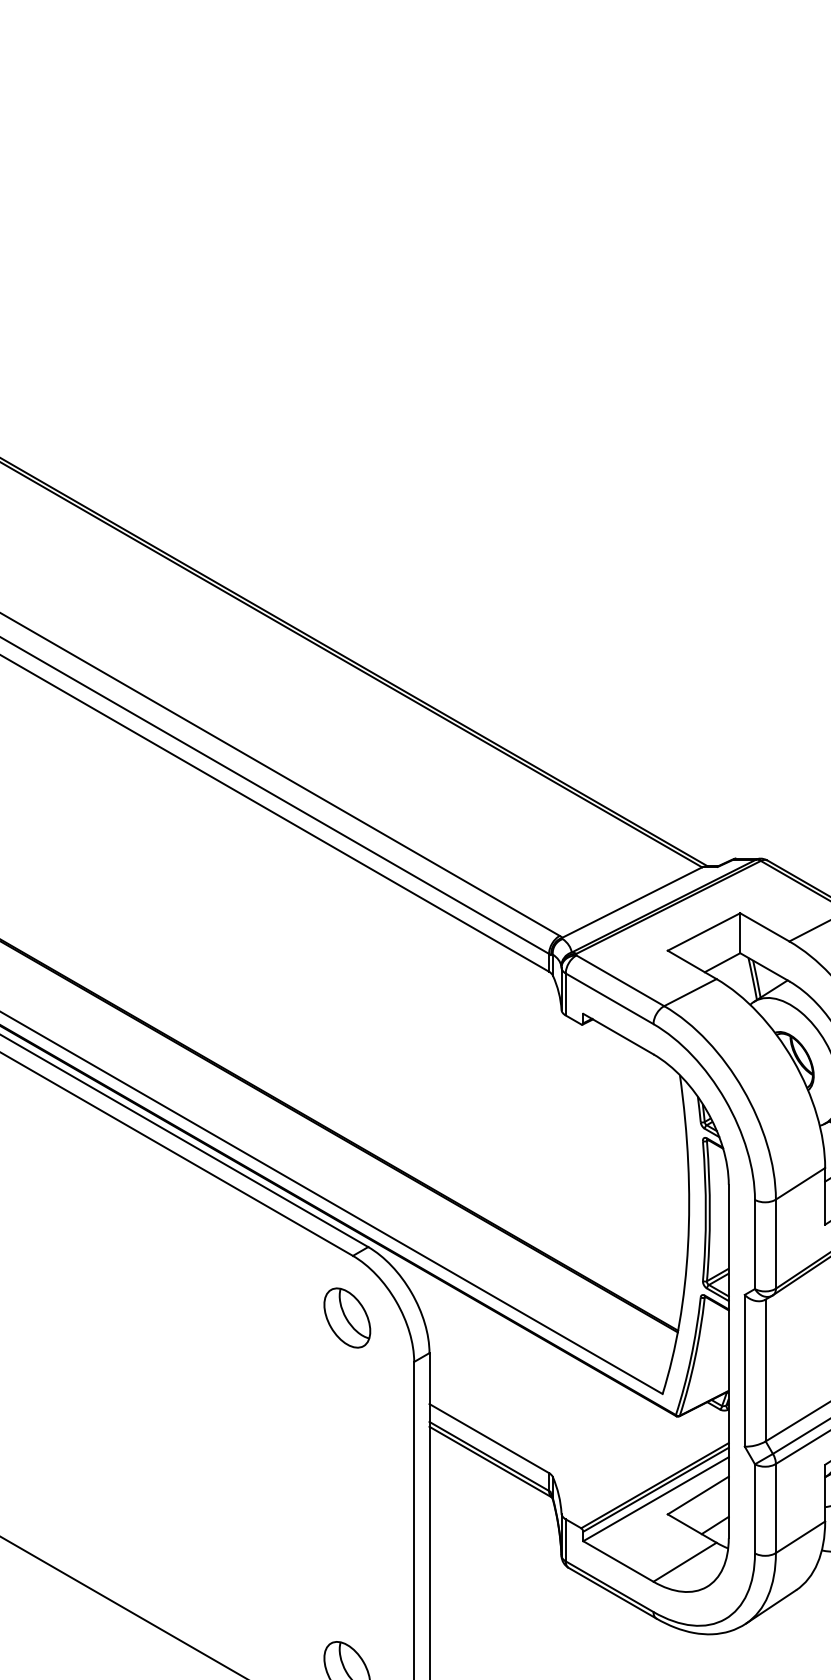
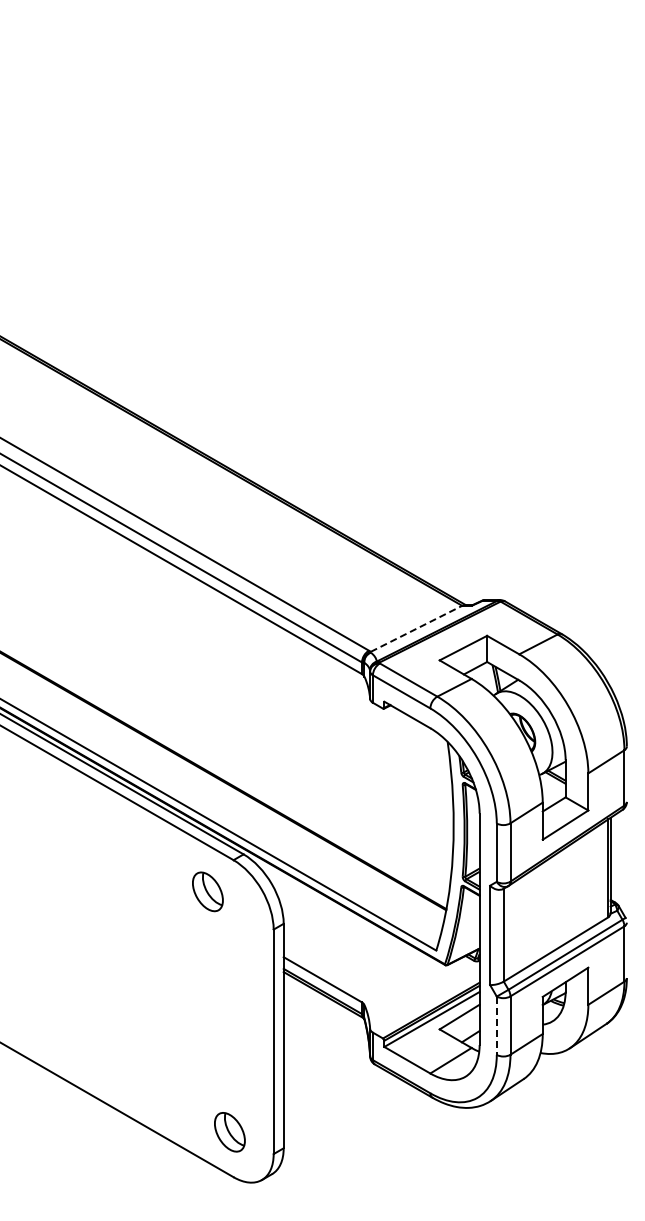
line: (632, 902) -> (416, 628), solid -> dashed
part: (346, 1317) -> (207, 891), moved
line: (754, 1509) -> (496, 1026), solid -> dashed

